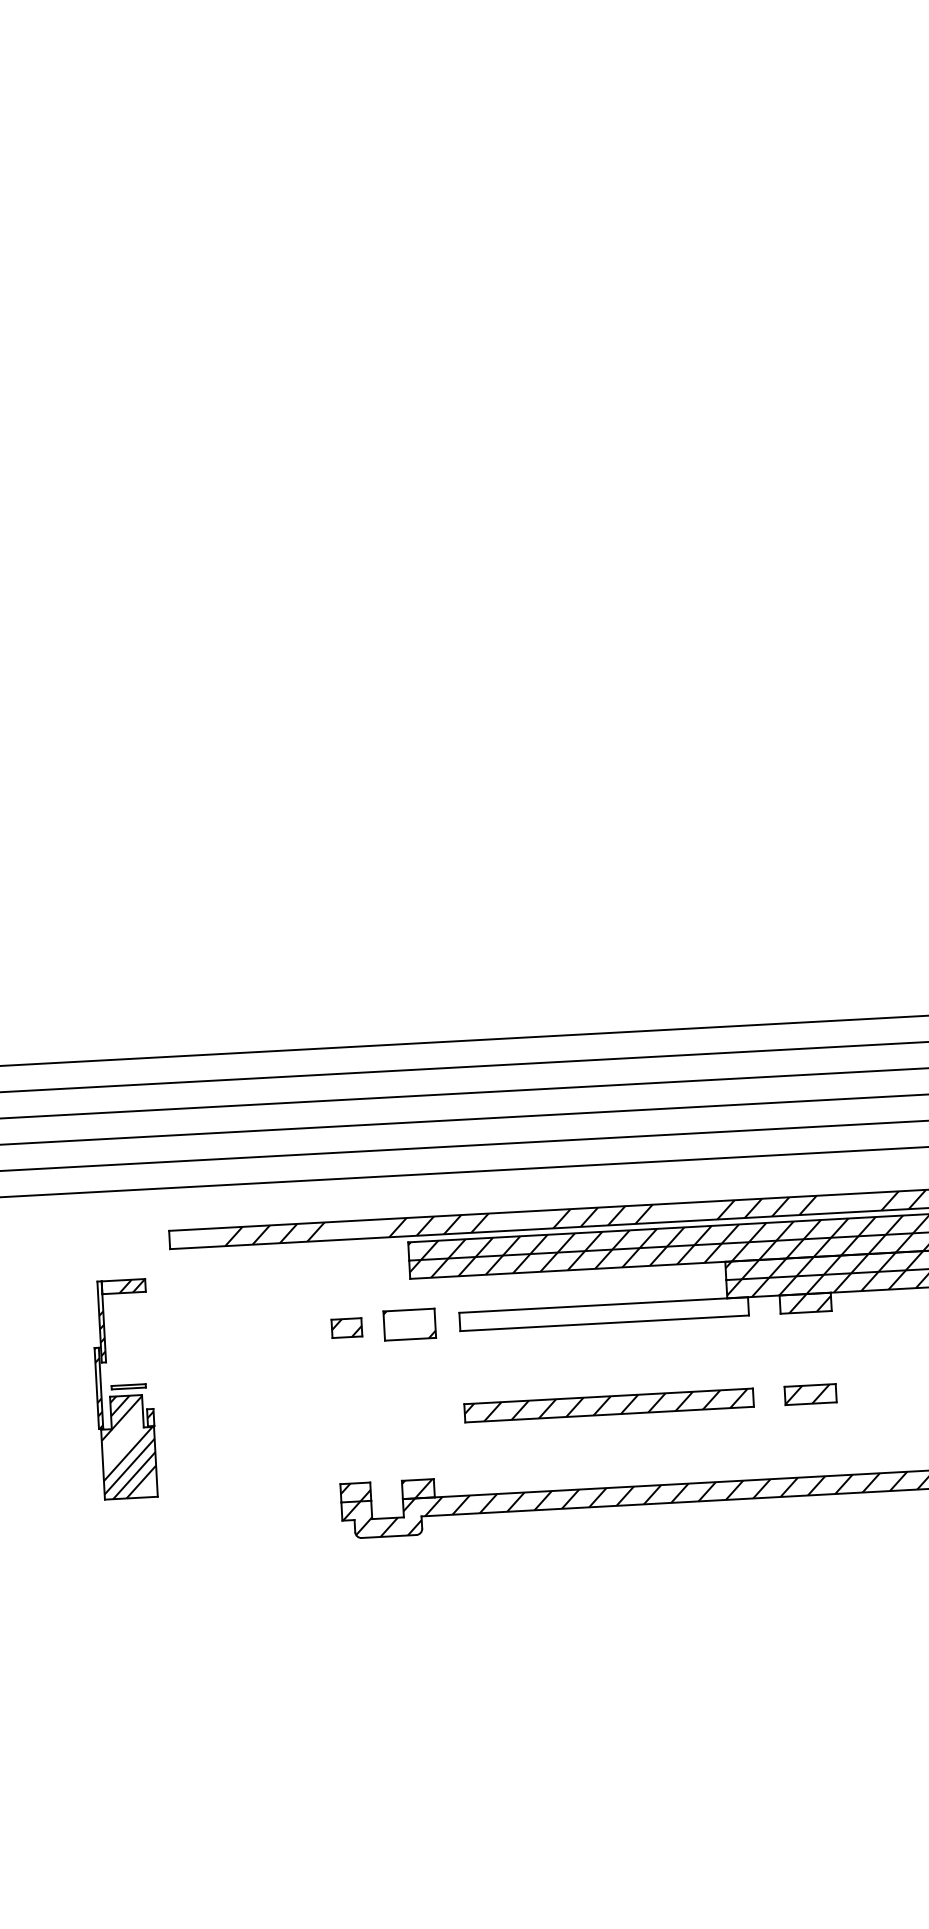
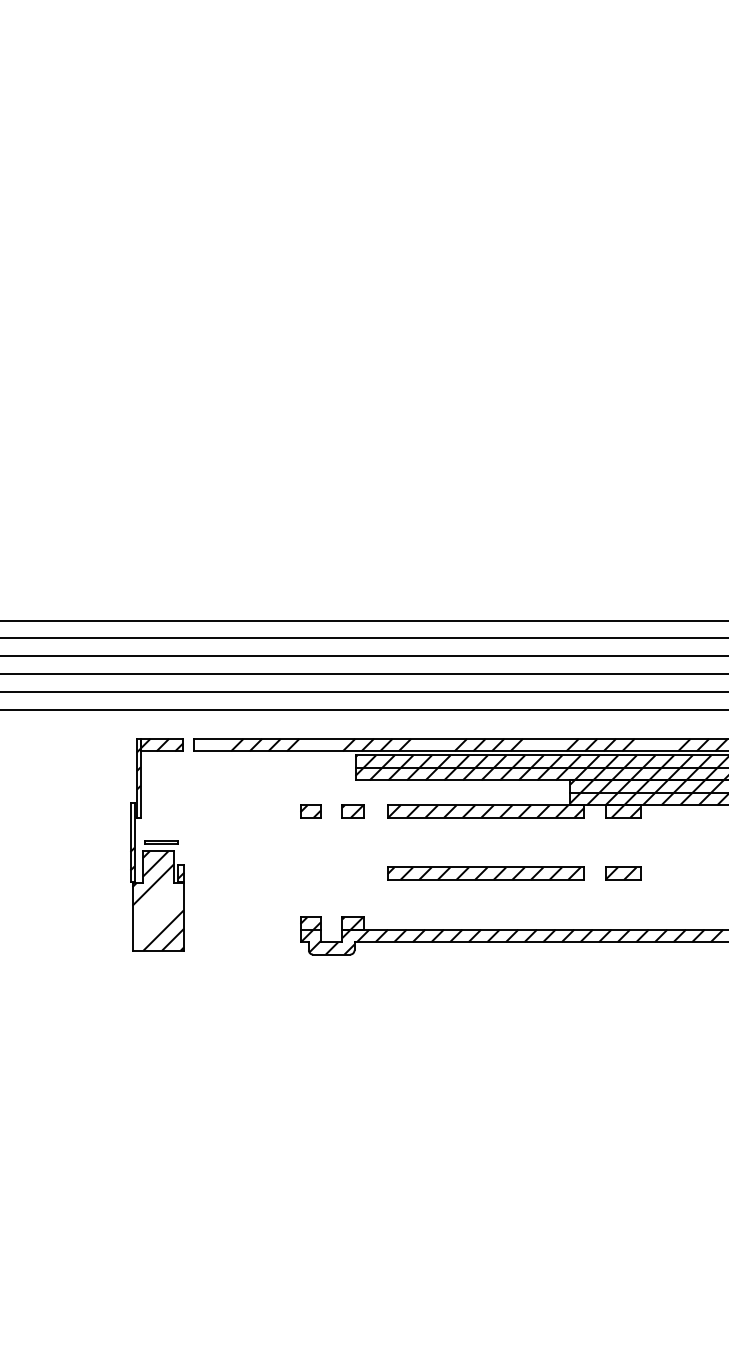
hatch: (604, 1314) -> (486, 811), added
part: (408, 1324) -> (352, 811), size x0.62
part: (124, 1388) -> (157, 844), size x1.43

